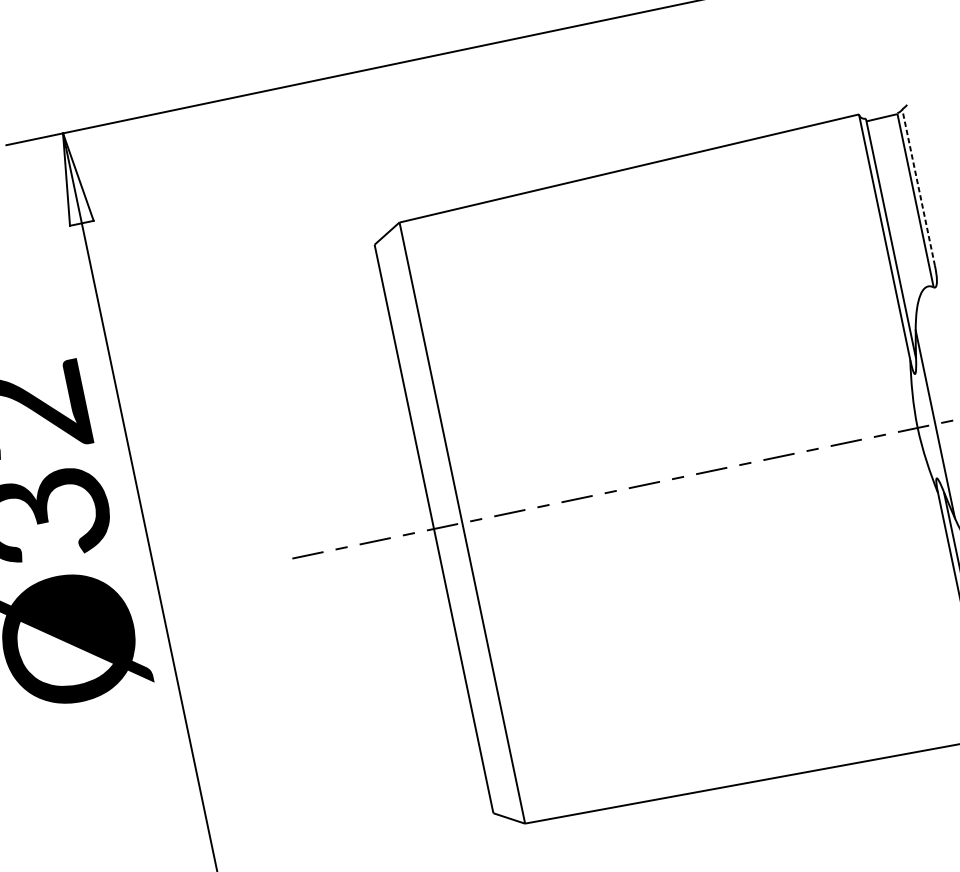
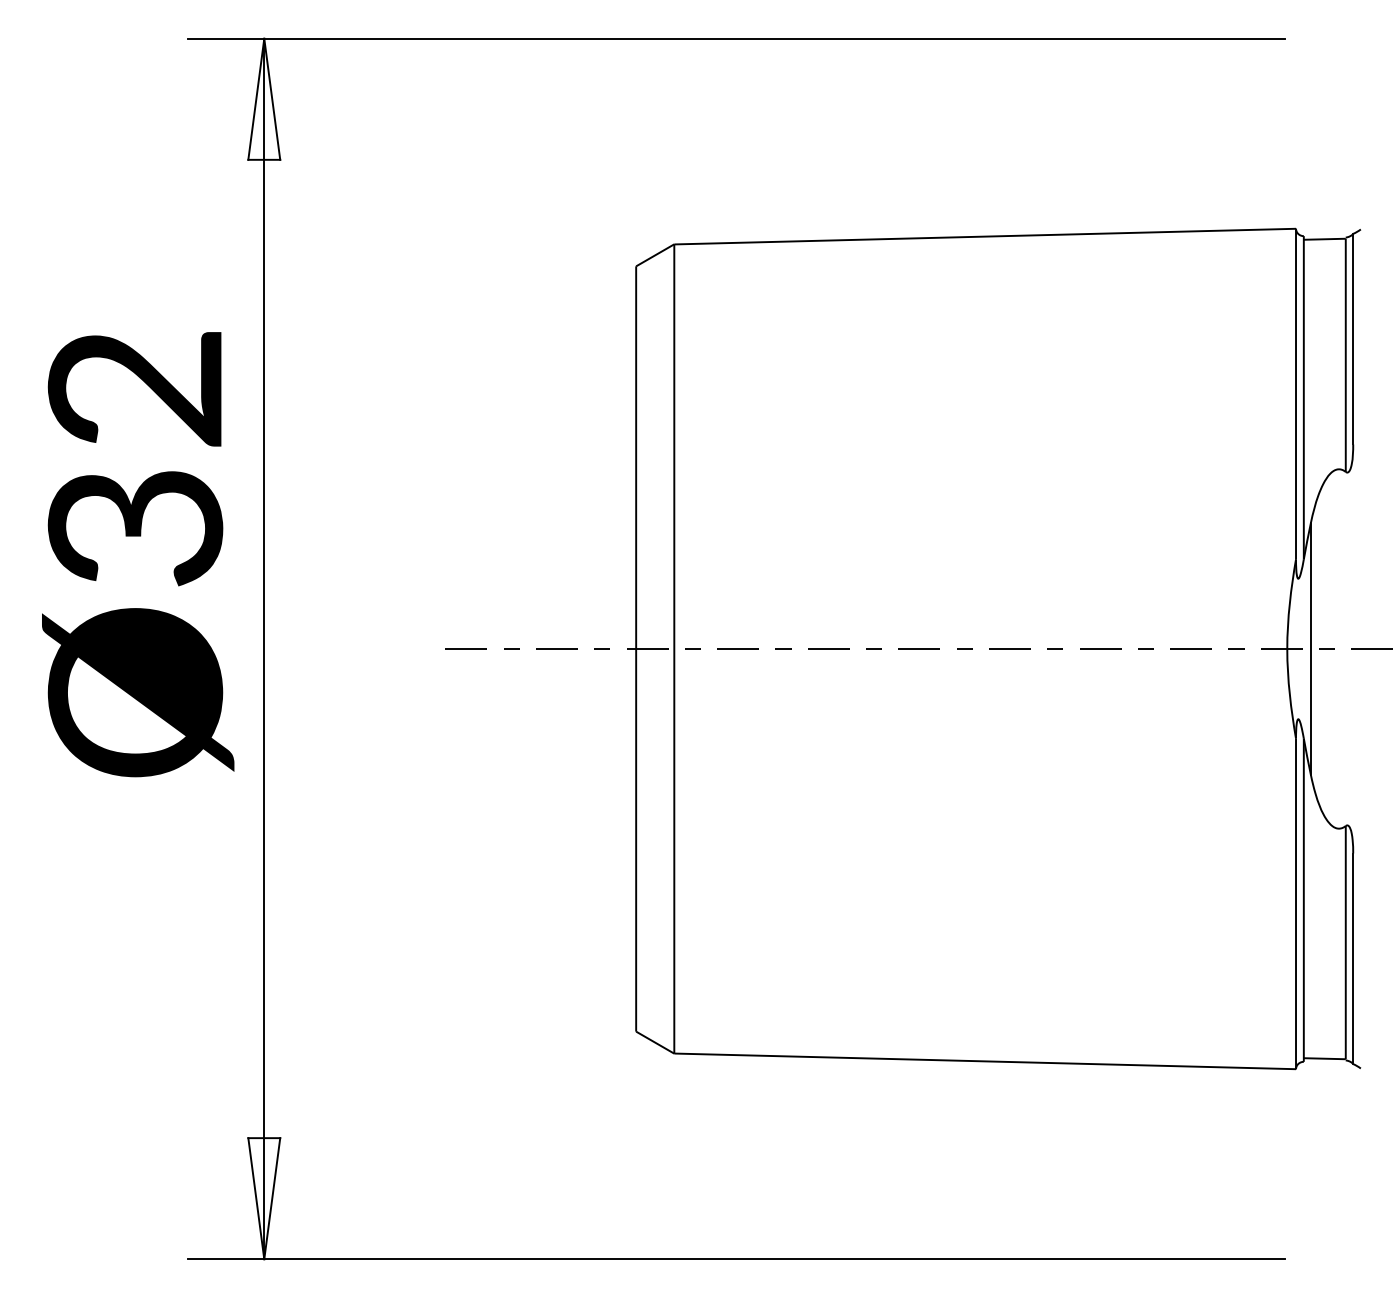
line: (918, 187) -> (1353, 338), dashed -> solid

